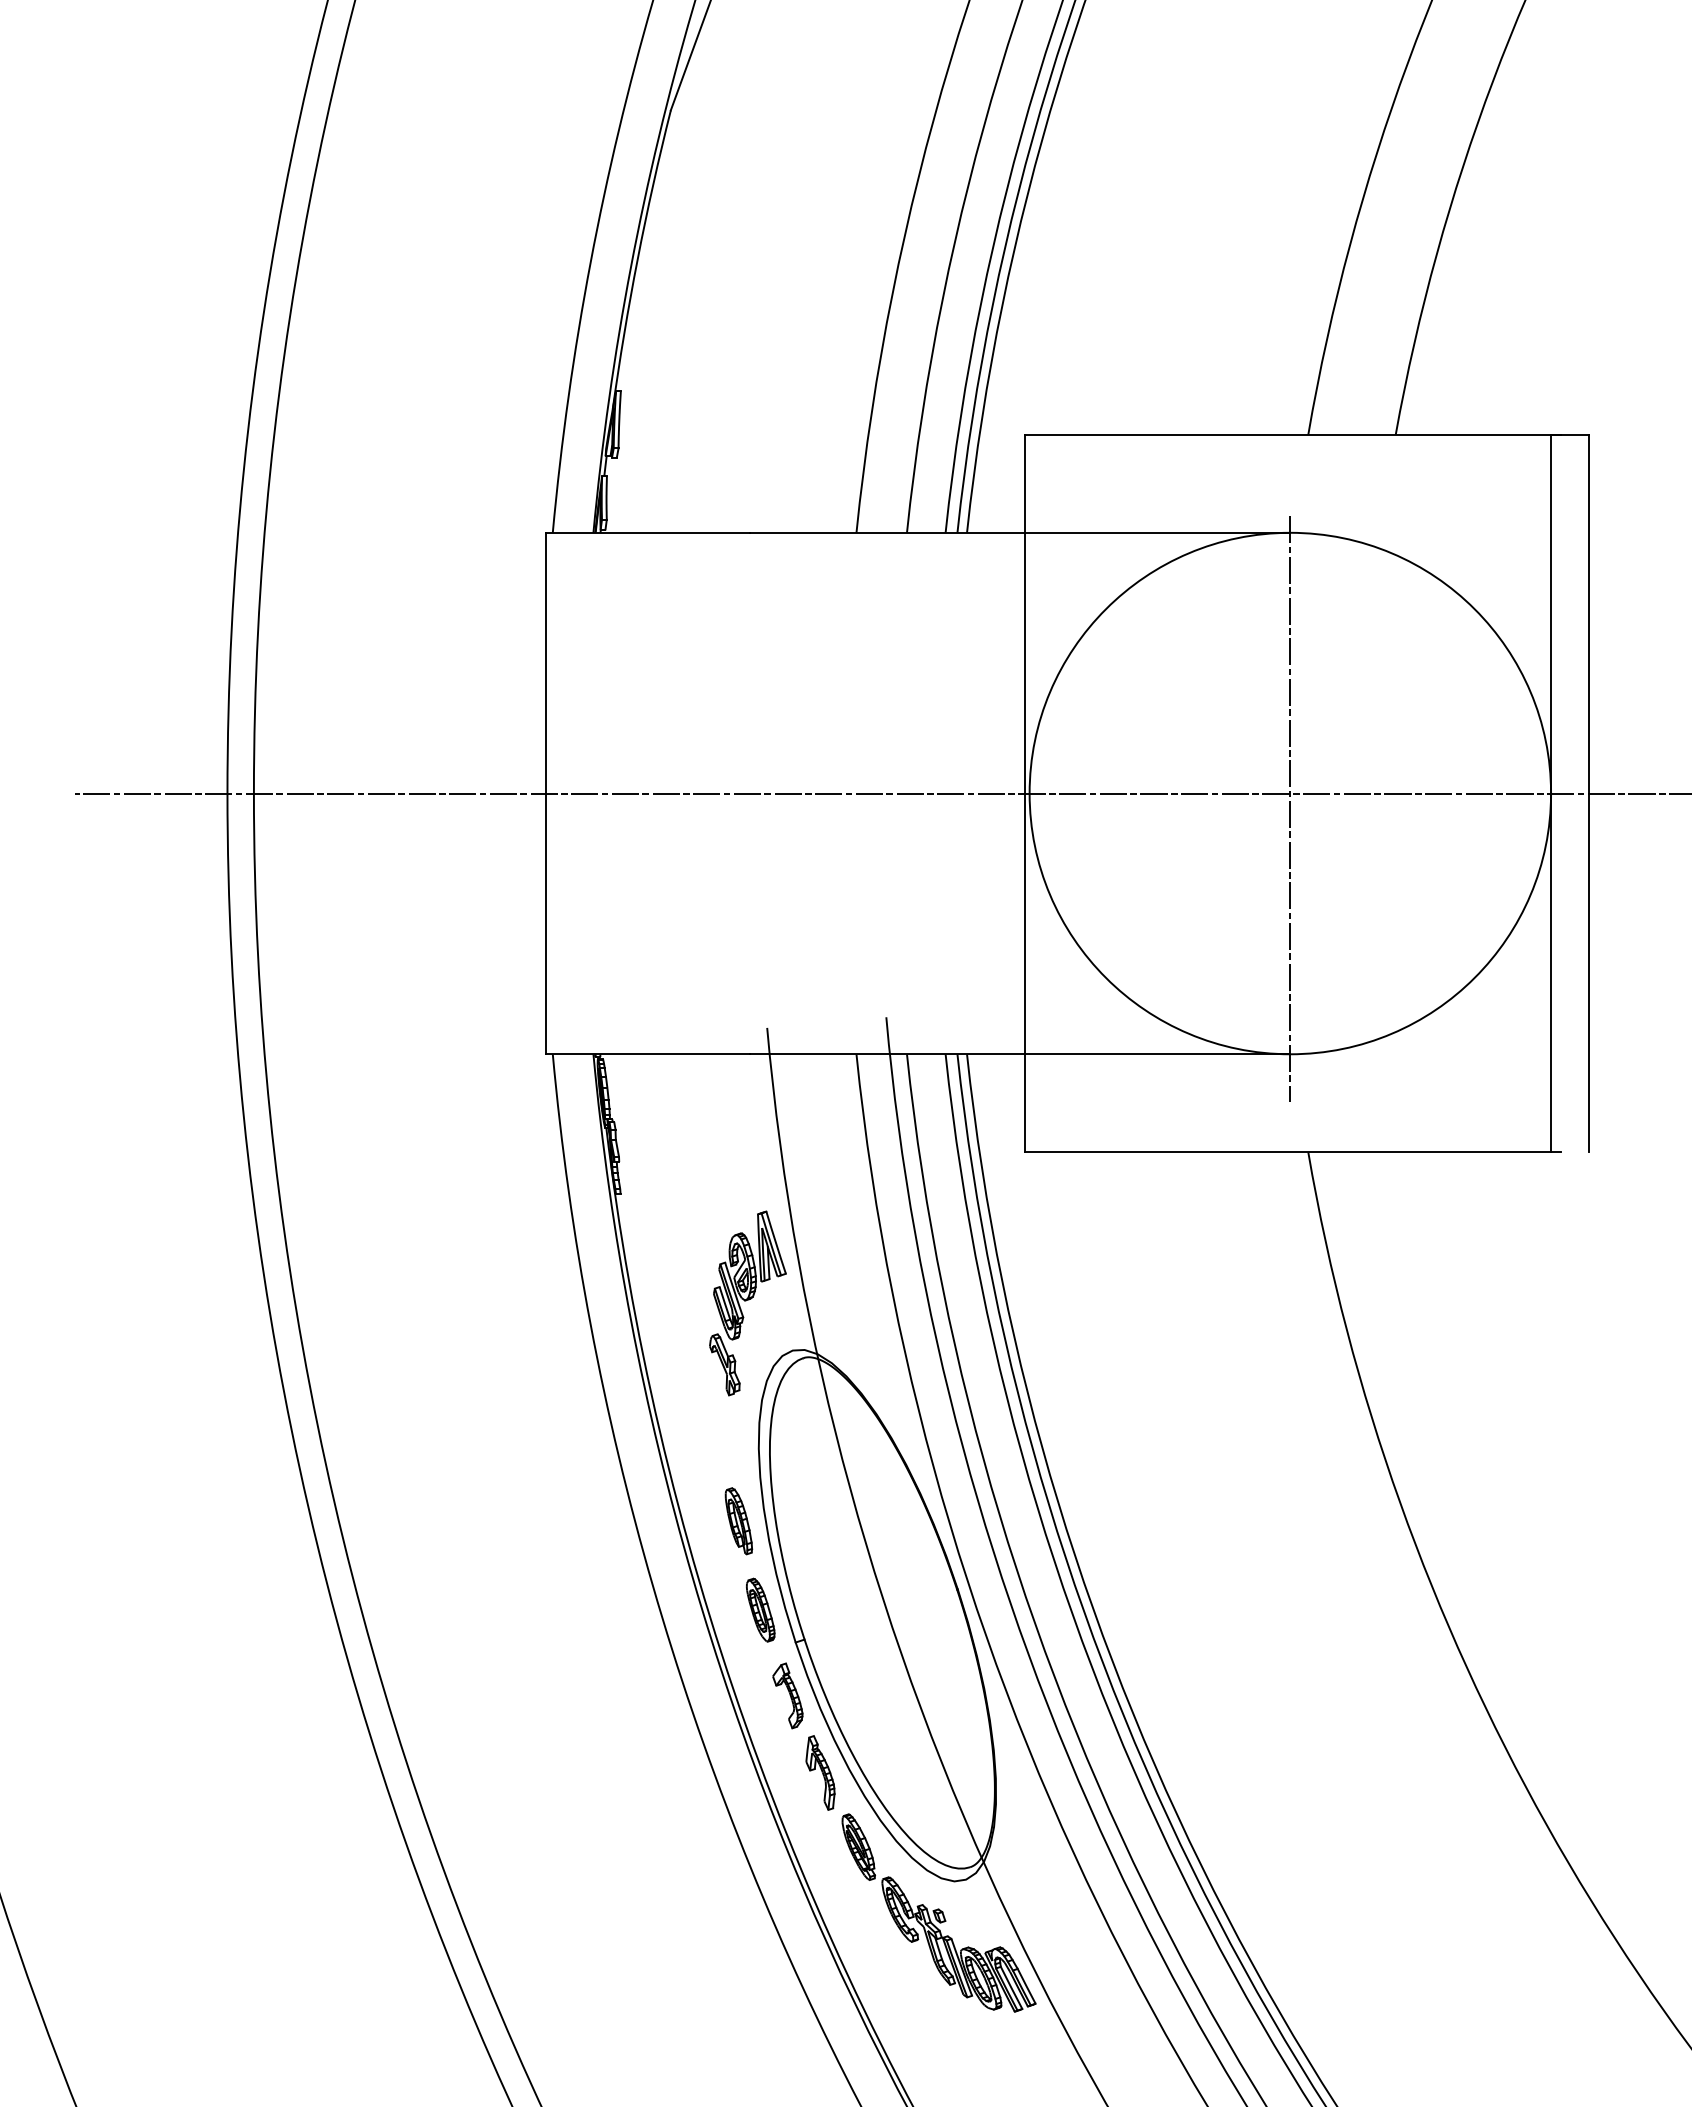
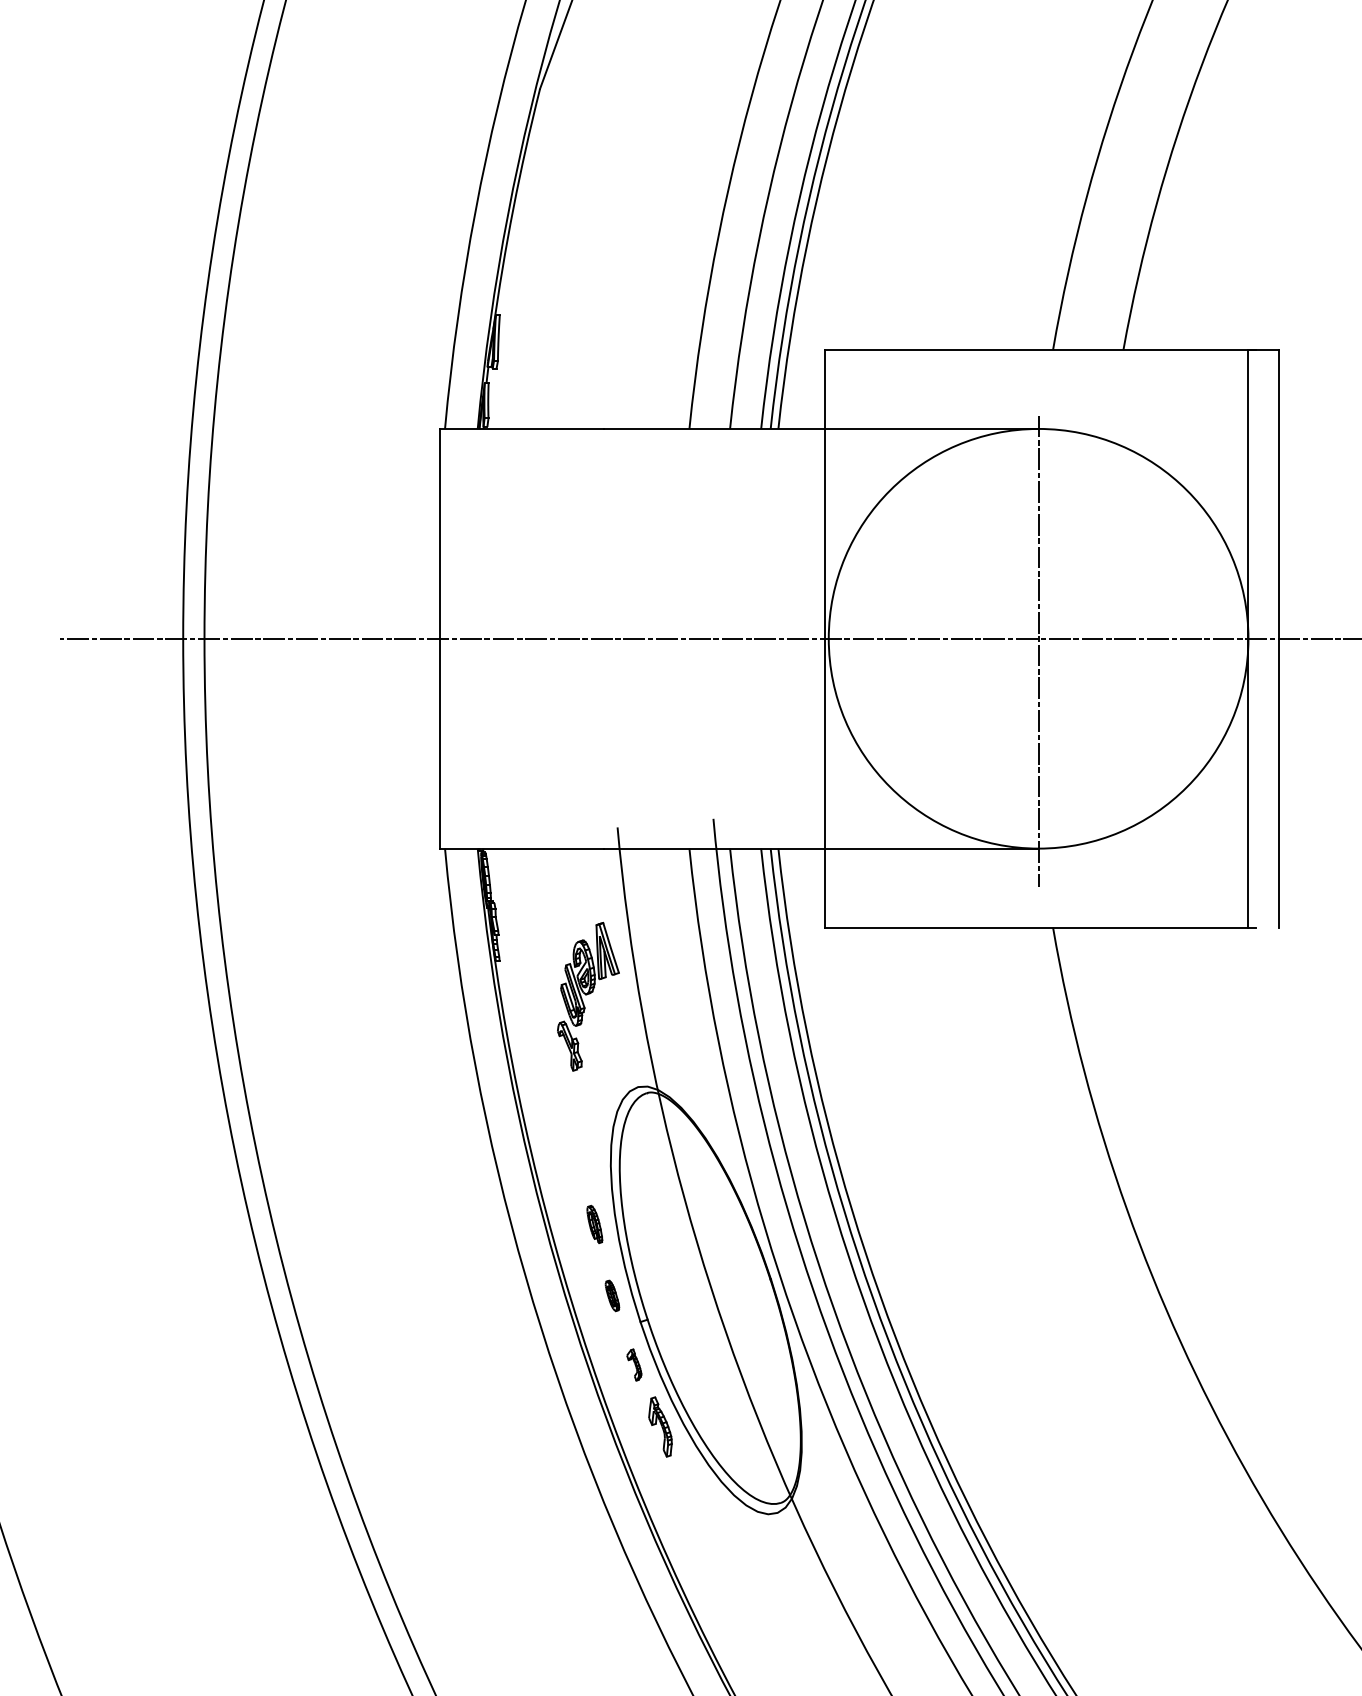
part: (747, 1303) -> (588, 996), moved
part: (738, 1521) -> (594, 1224), size x0.7
part: (760, 1609) -> (612, 1295), size x0.6
part: (787, 1695) -> (633, 1364), size x0.6
part: (938, 1912) -> (755, 1539), removed

